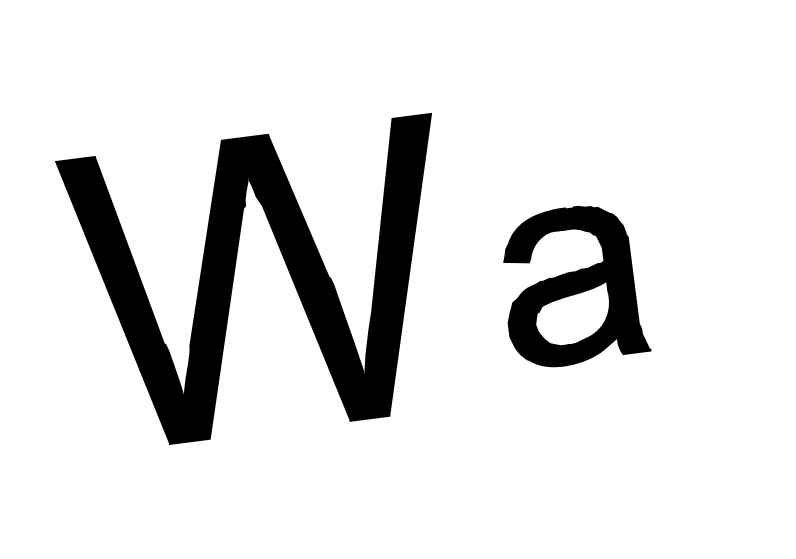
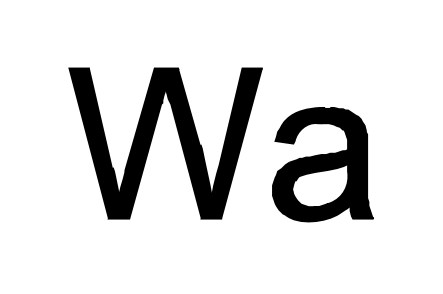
part: (571, 285) -> (322, 164), size x1.43

